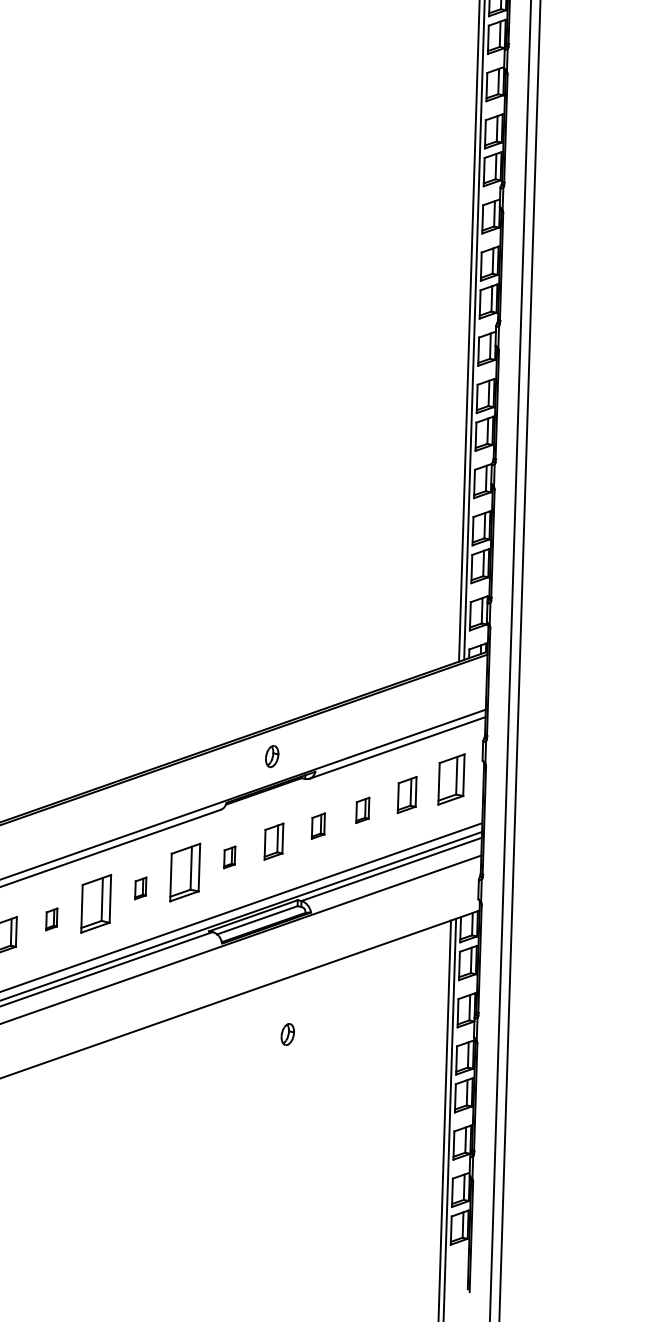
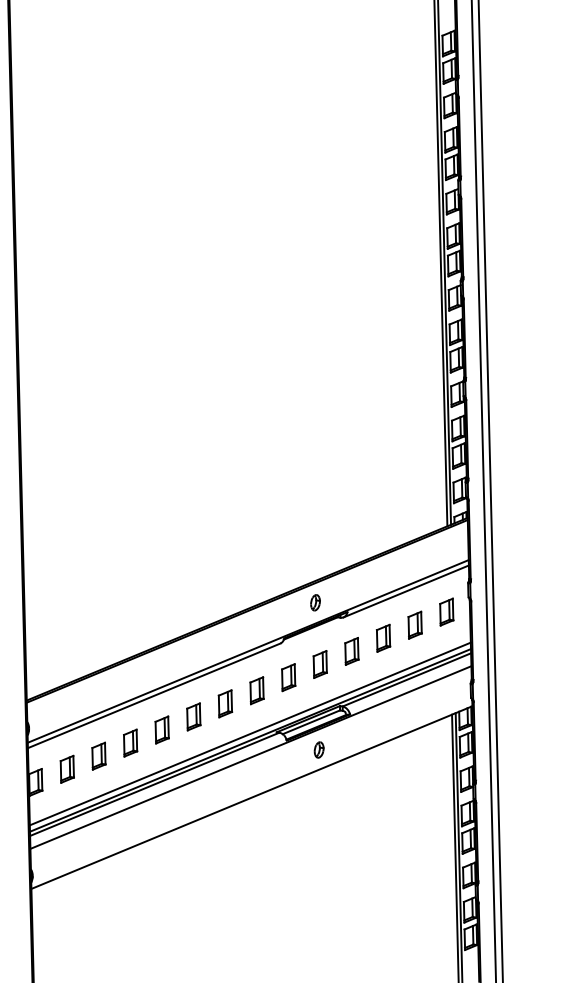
part: (451, 778) -> (446, 611), size x0.71
part: (362, 809) -> (383, 637), size x1.43
part: (317, 826) -> (351, 651), size x1.43
part: (229, 857) -> (288, 677), size x1.67
part: (184, 872) -> (256, 690), size x0.62
part: (140, 887) -> (225, 703), size x1.67
part: (95, 903) -> (193, 716), size x0.62
part: (51, 918) -> (161, 729), size x1.67
part: (286, 1033) -> (318, 749), moved

